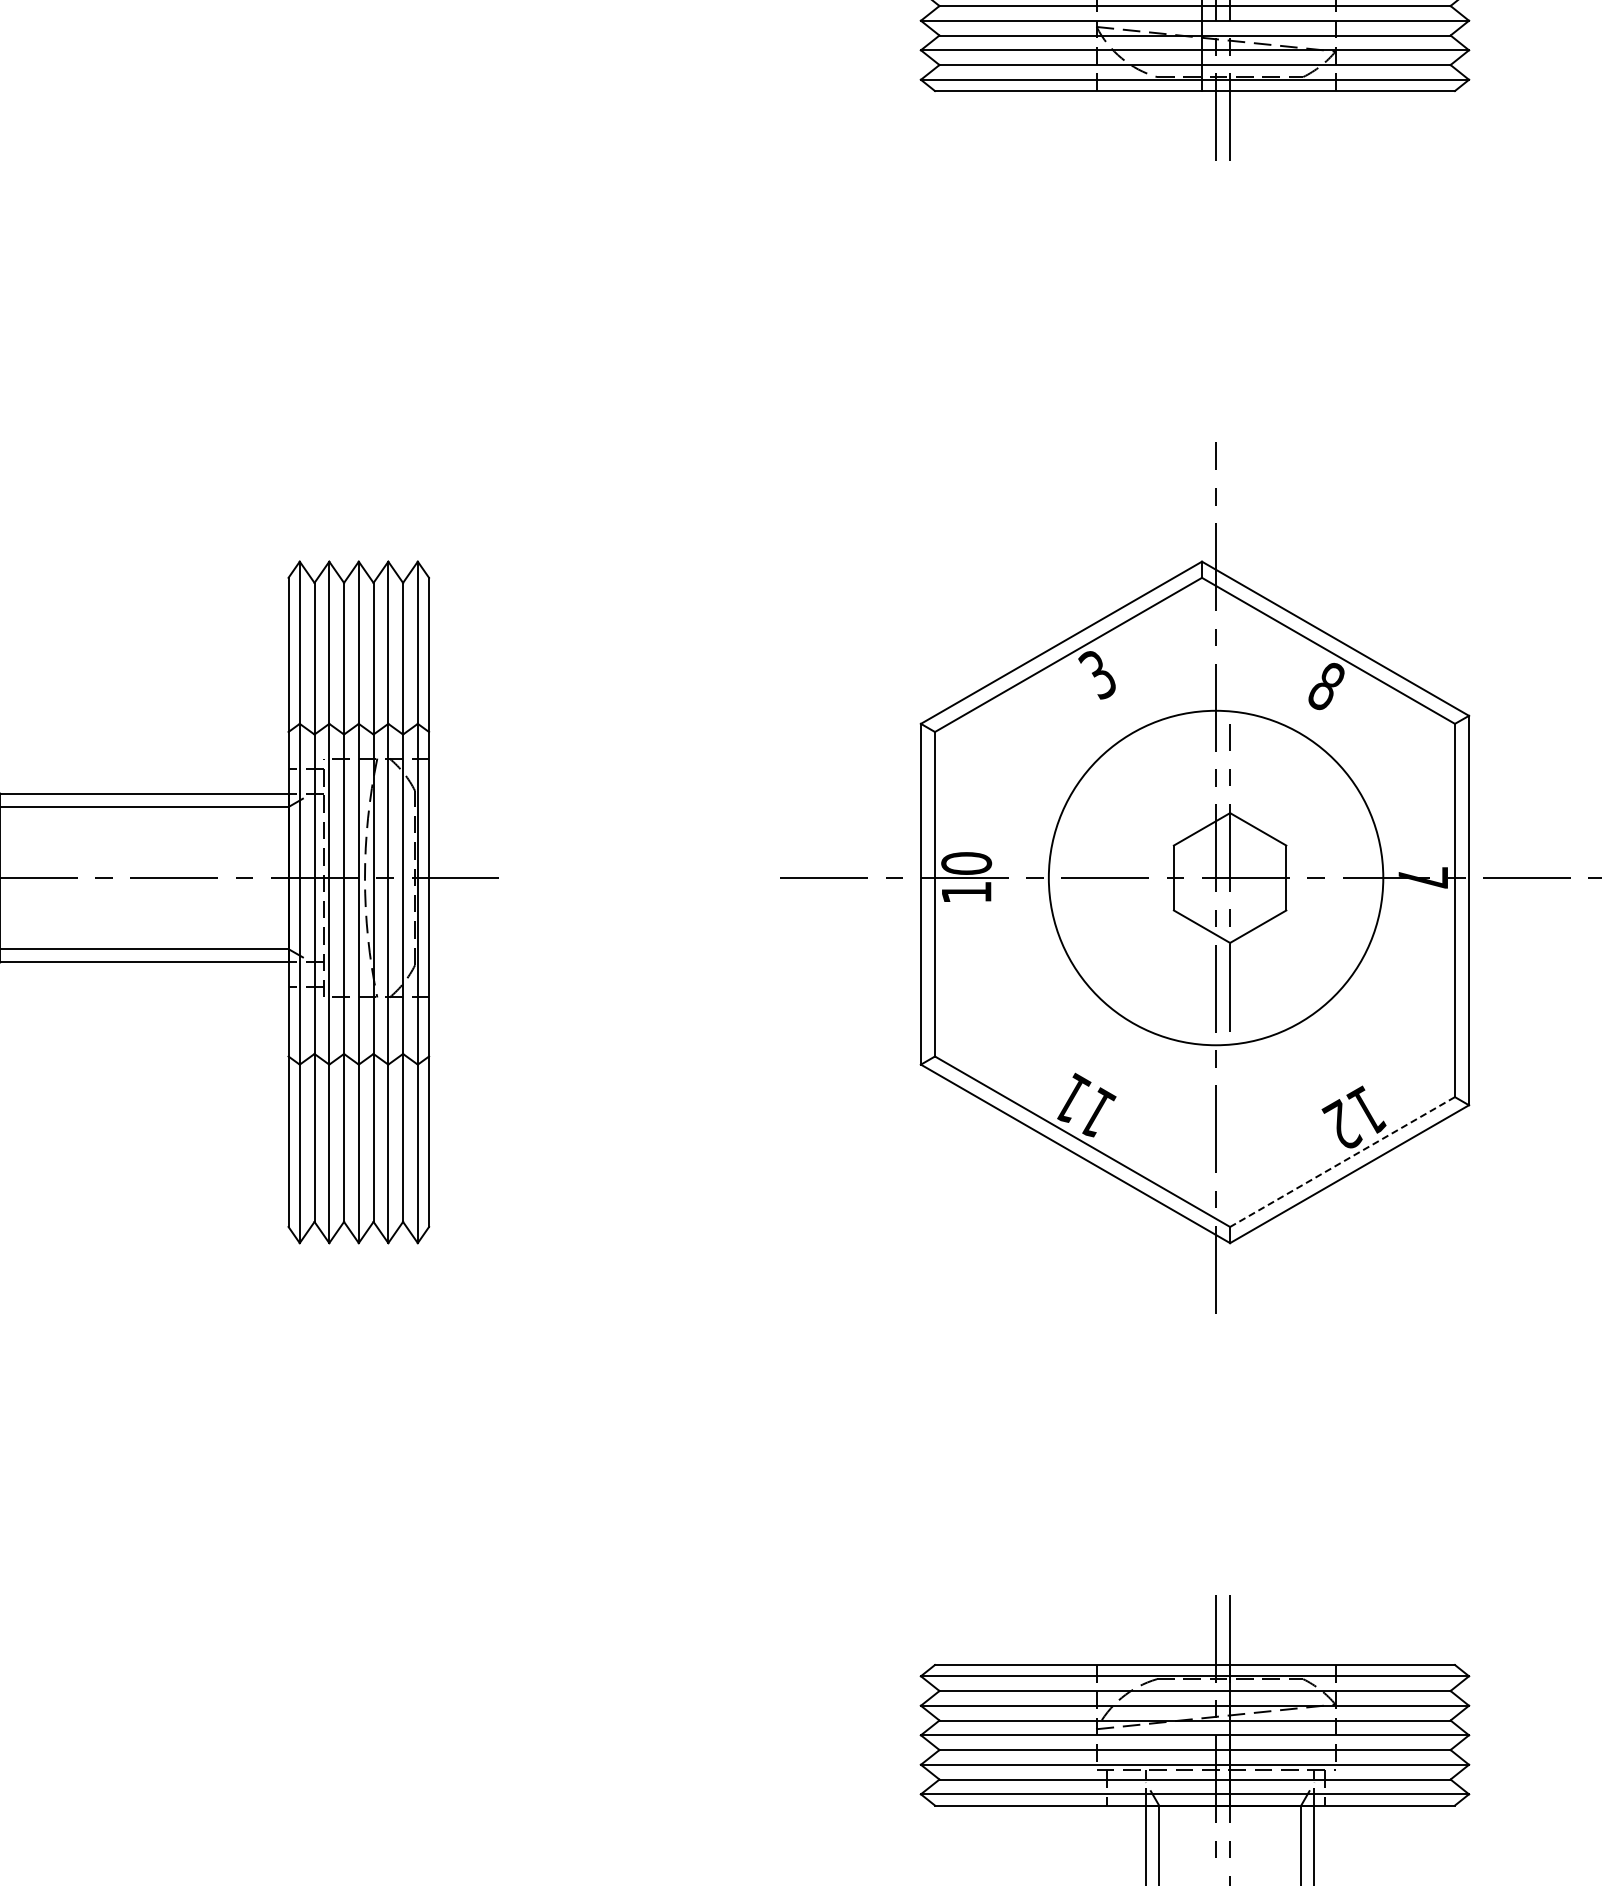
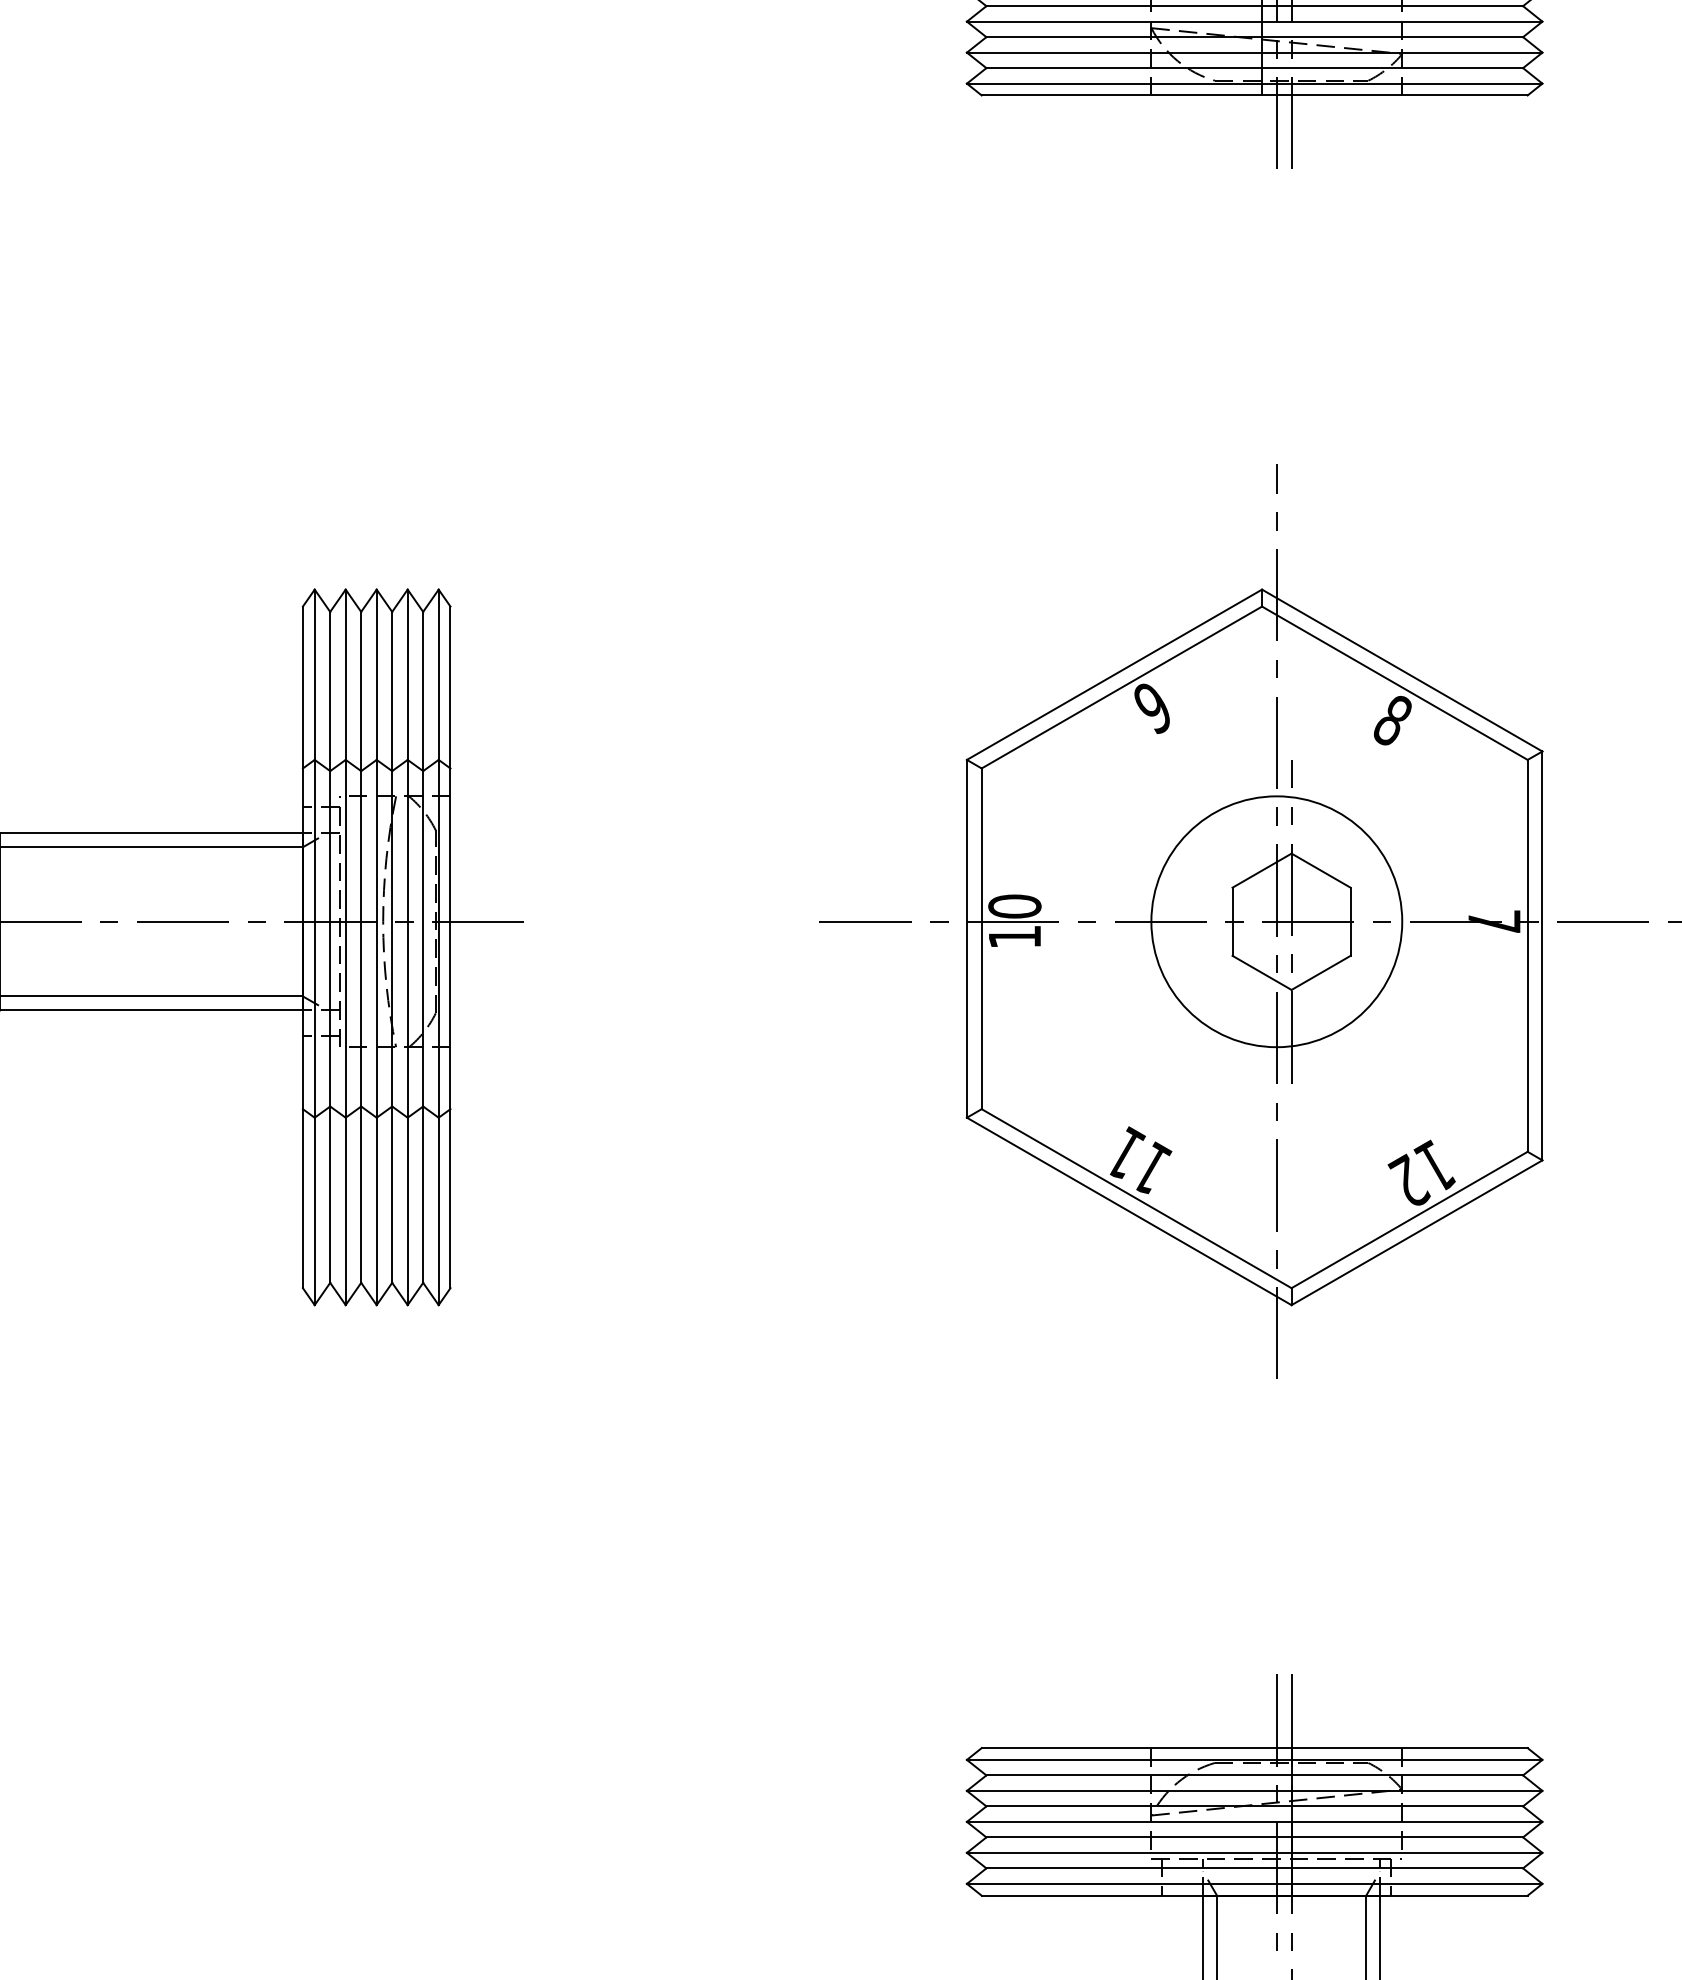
text: (1096, 675) -> (1151, 709), 3 -> 9
circle: (1215, 877) -> (1276, 921), size x0.71
line: (1342, 1162) -> (1409, 1220), dashed -> solid

